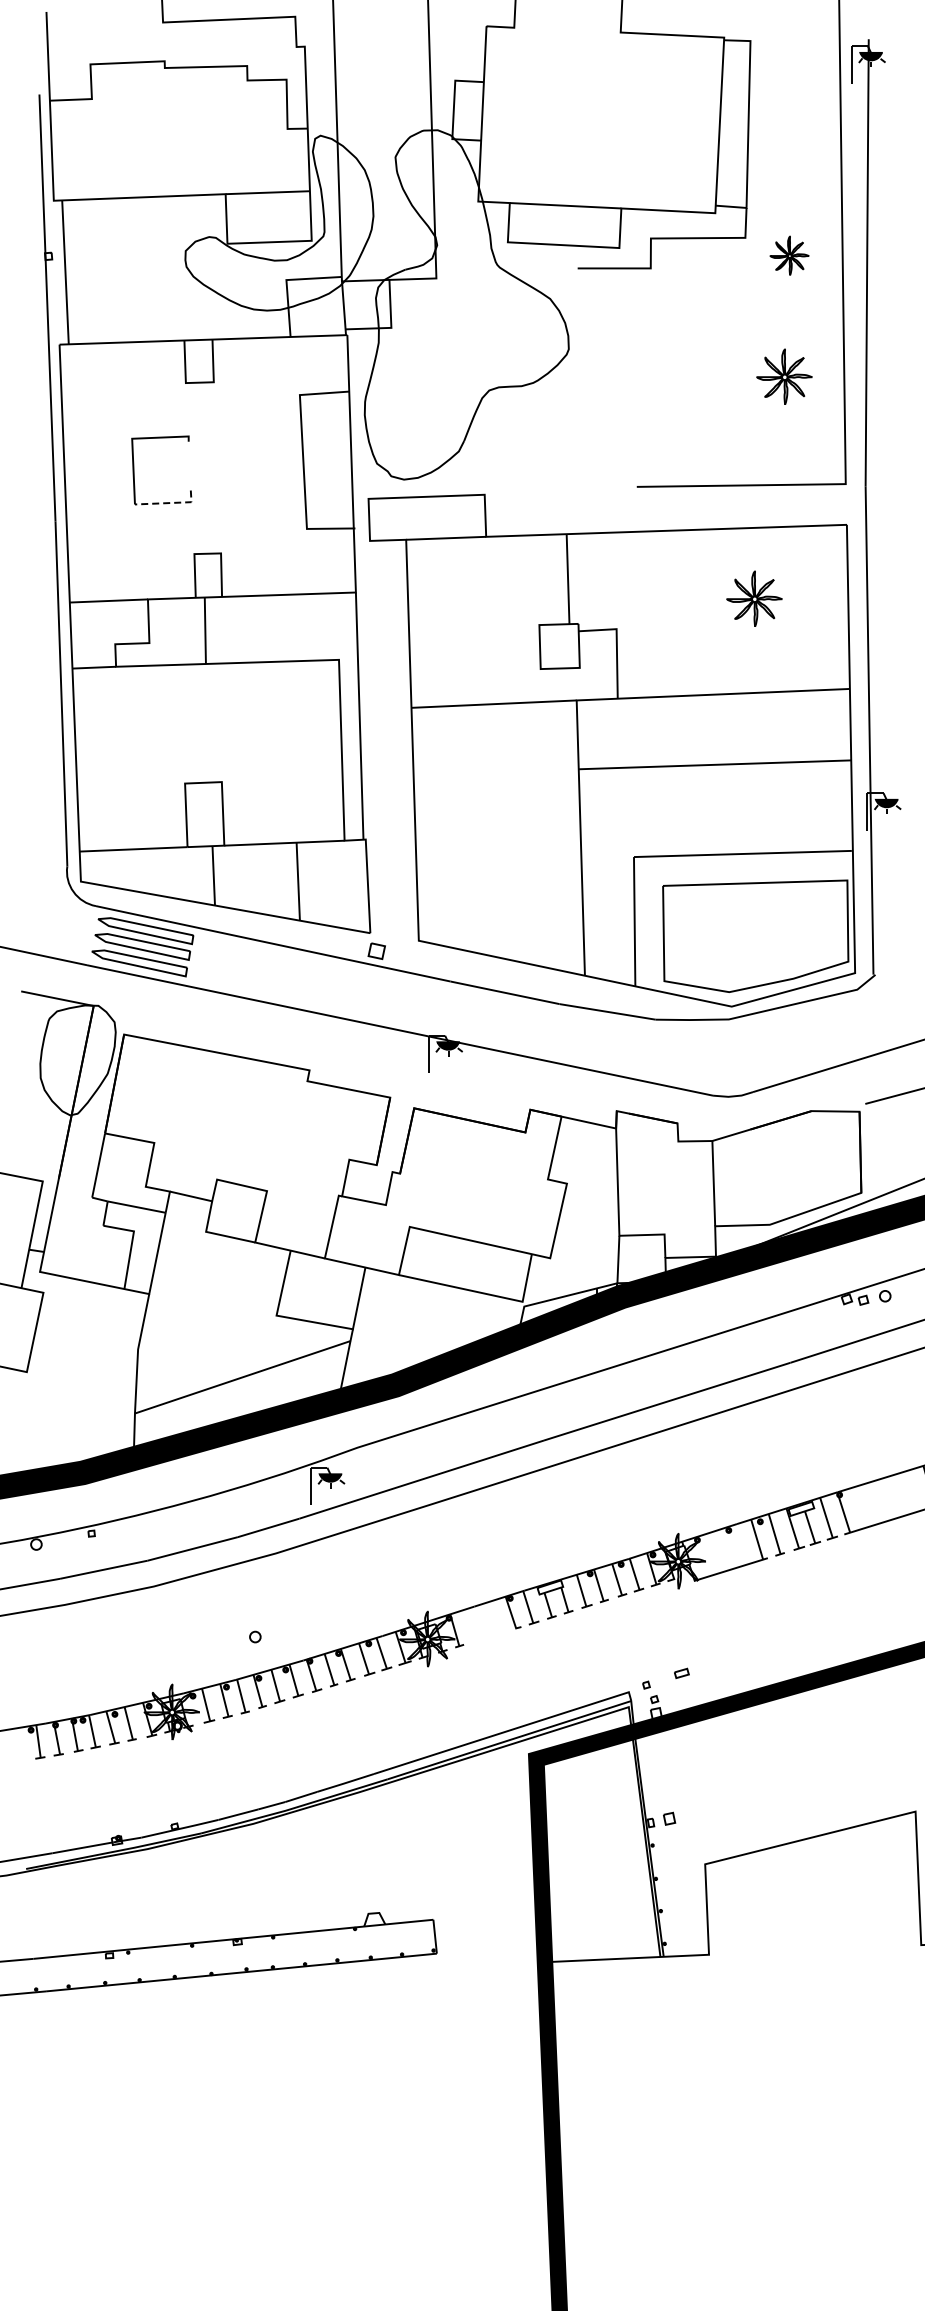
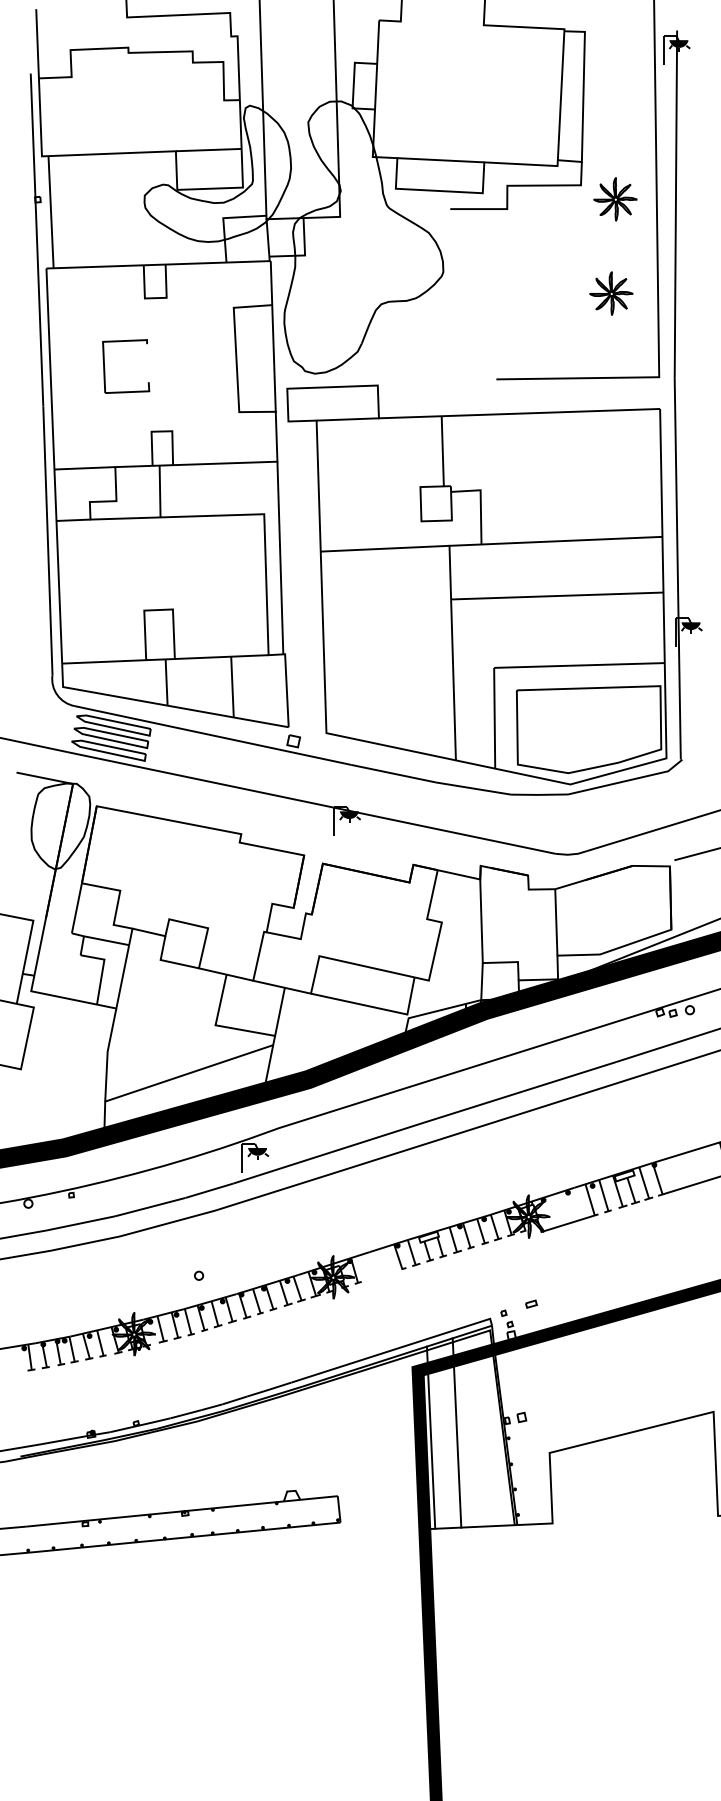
part: (789, 255) -> (615, 199), size x1.43
line: (169, 503) -> (132, 392), dashed -> solid
part: (754, 598) -> (588, 466), removed
line: (585, 1838) -> (456, 1432), added
line: (552, 1844) -> (430, 1437), added

